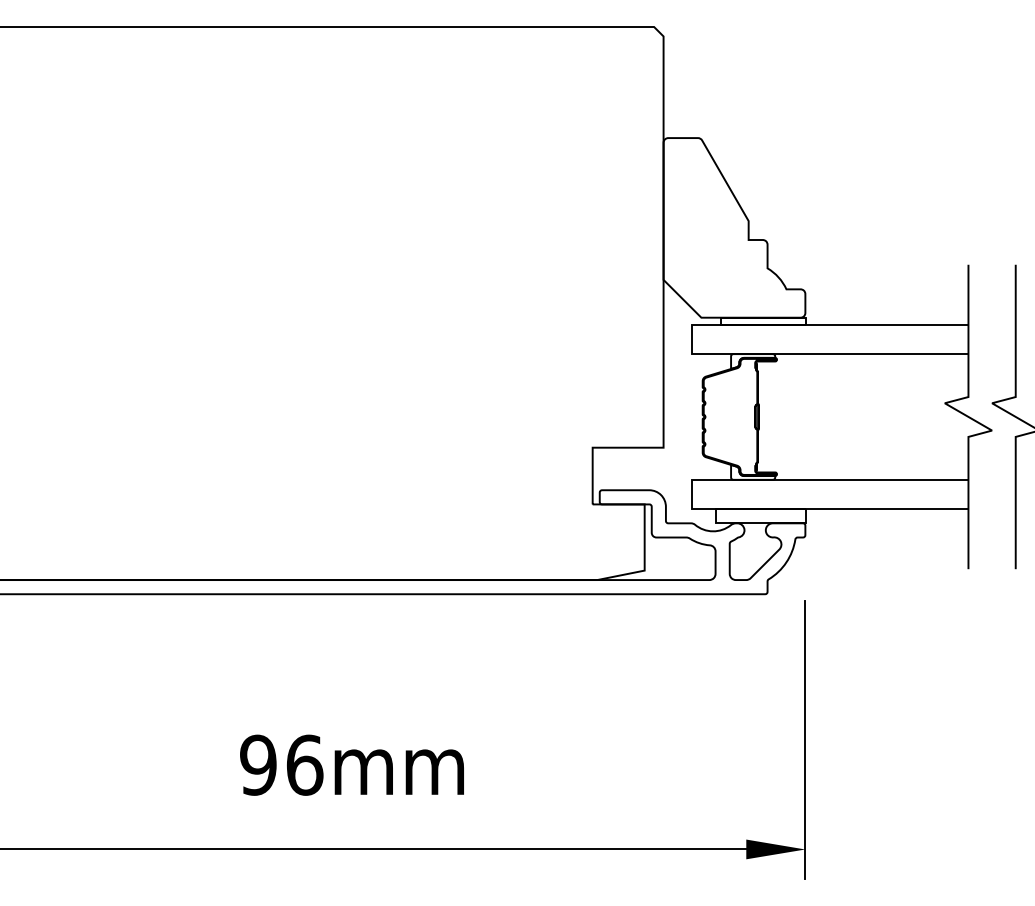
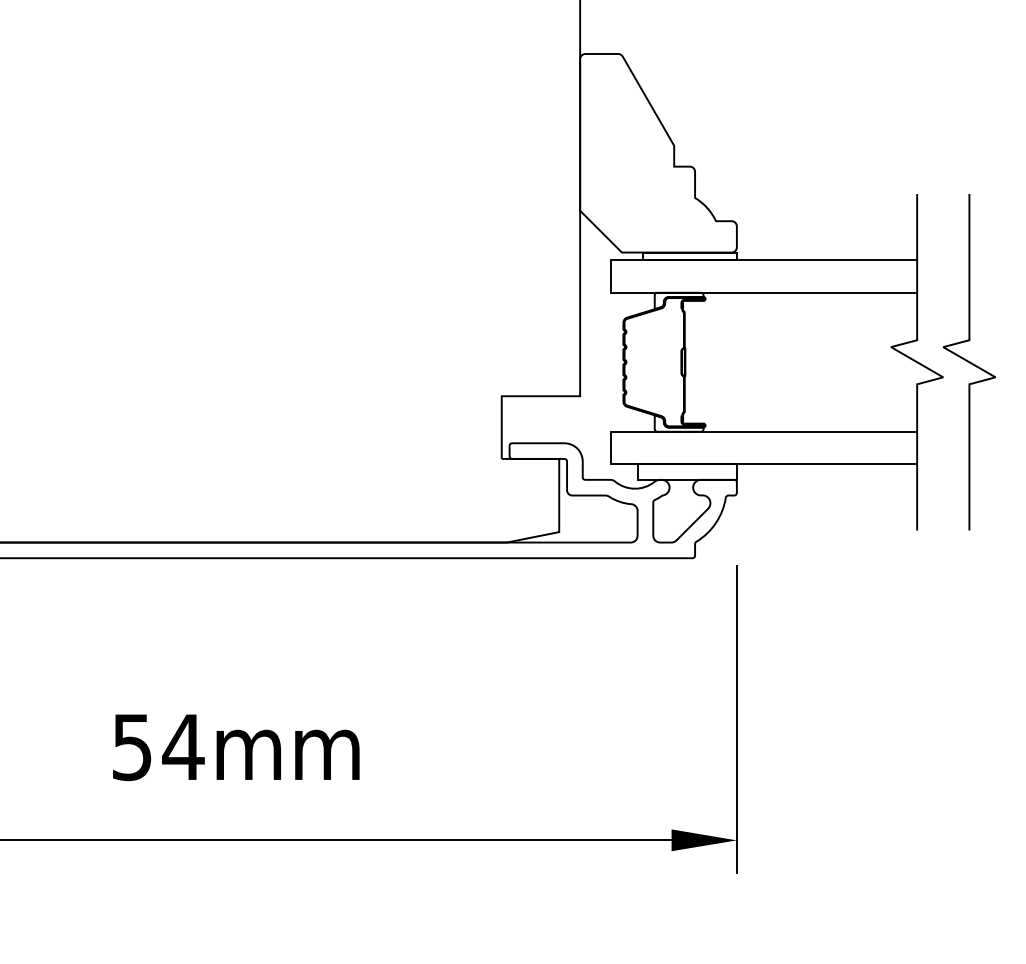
text: (282, 764) -> (158, 746), 96mm -> 54mm

